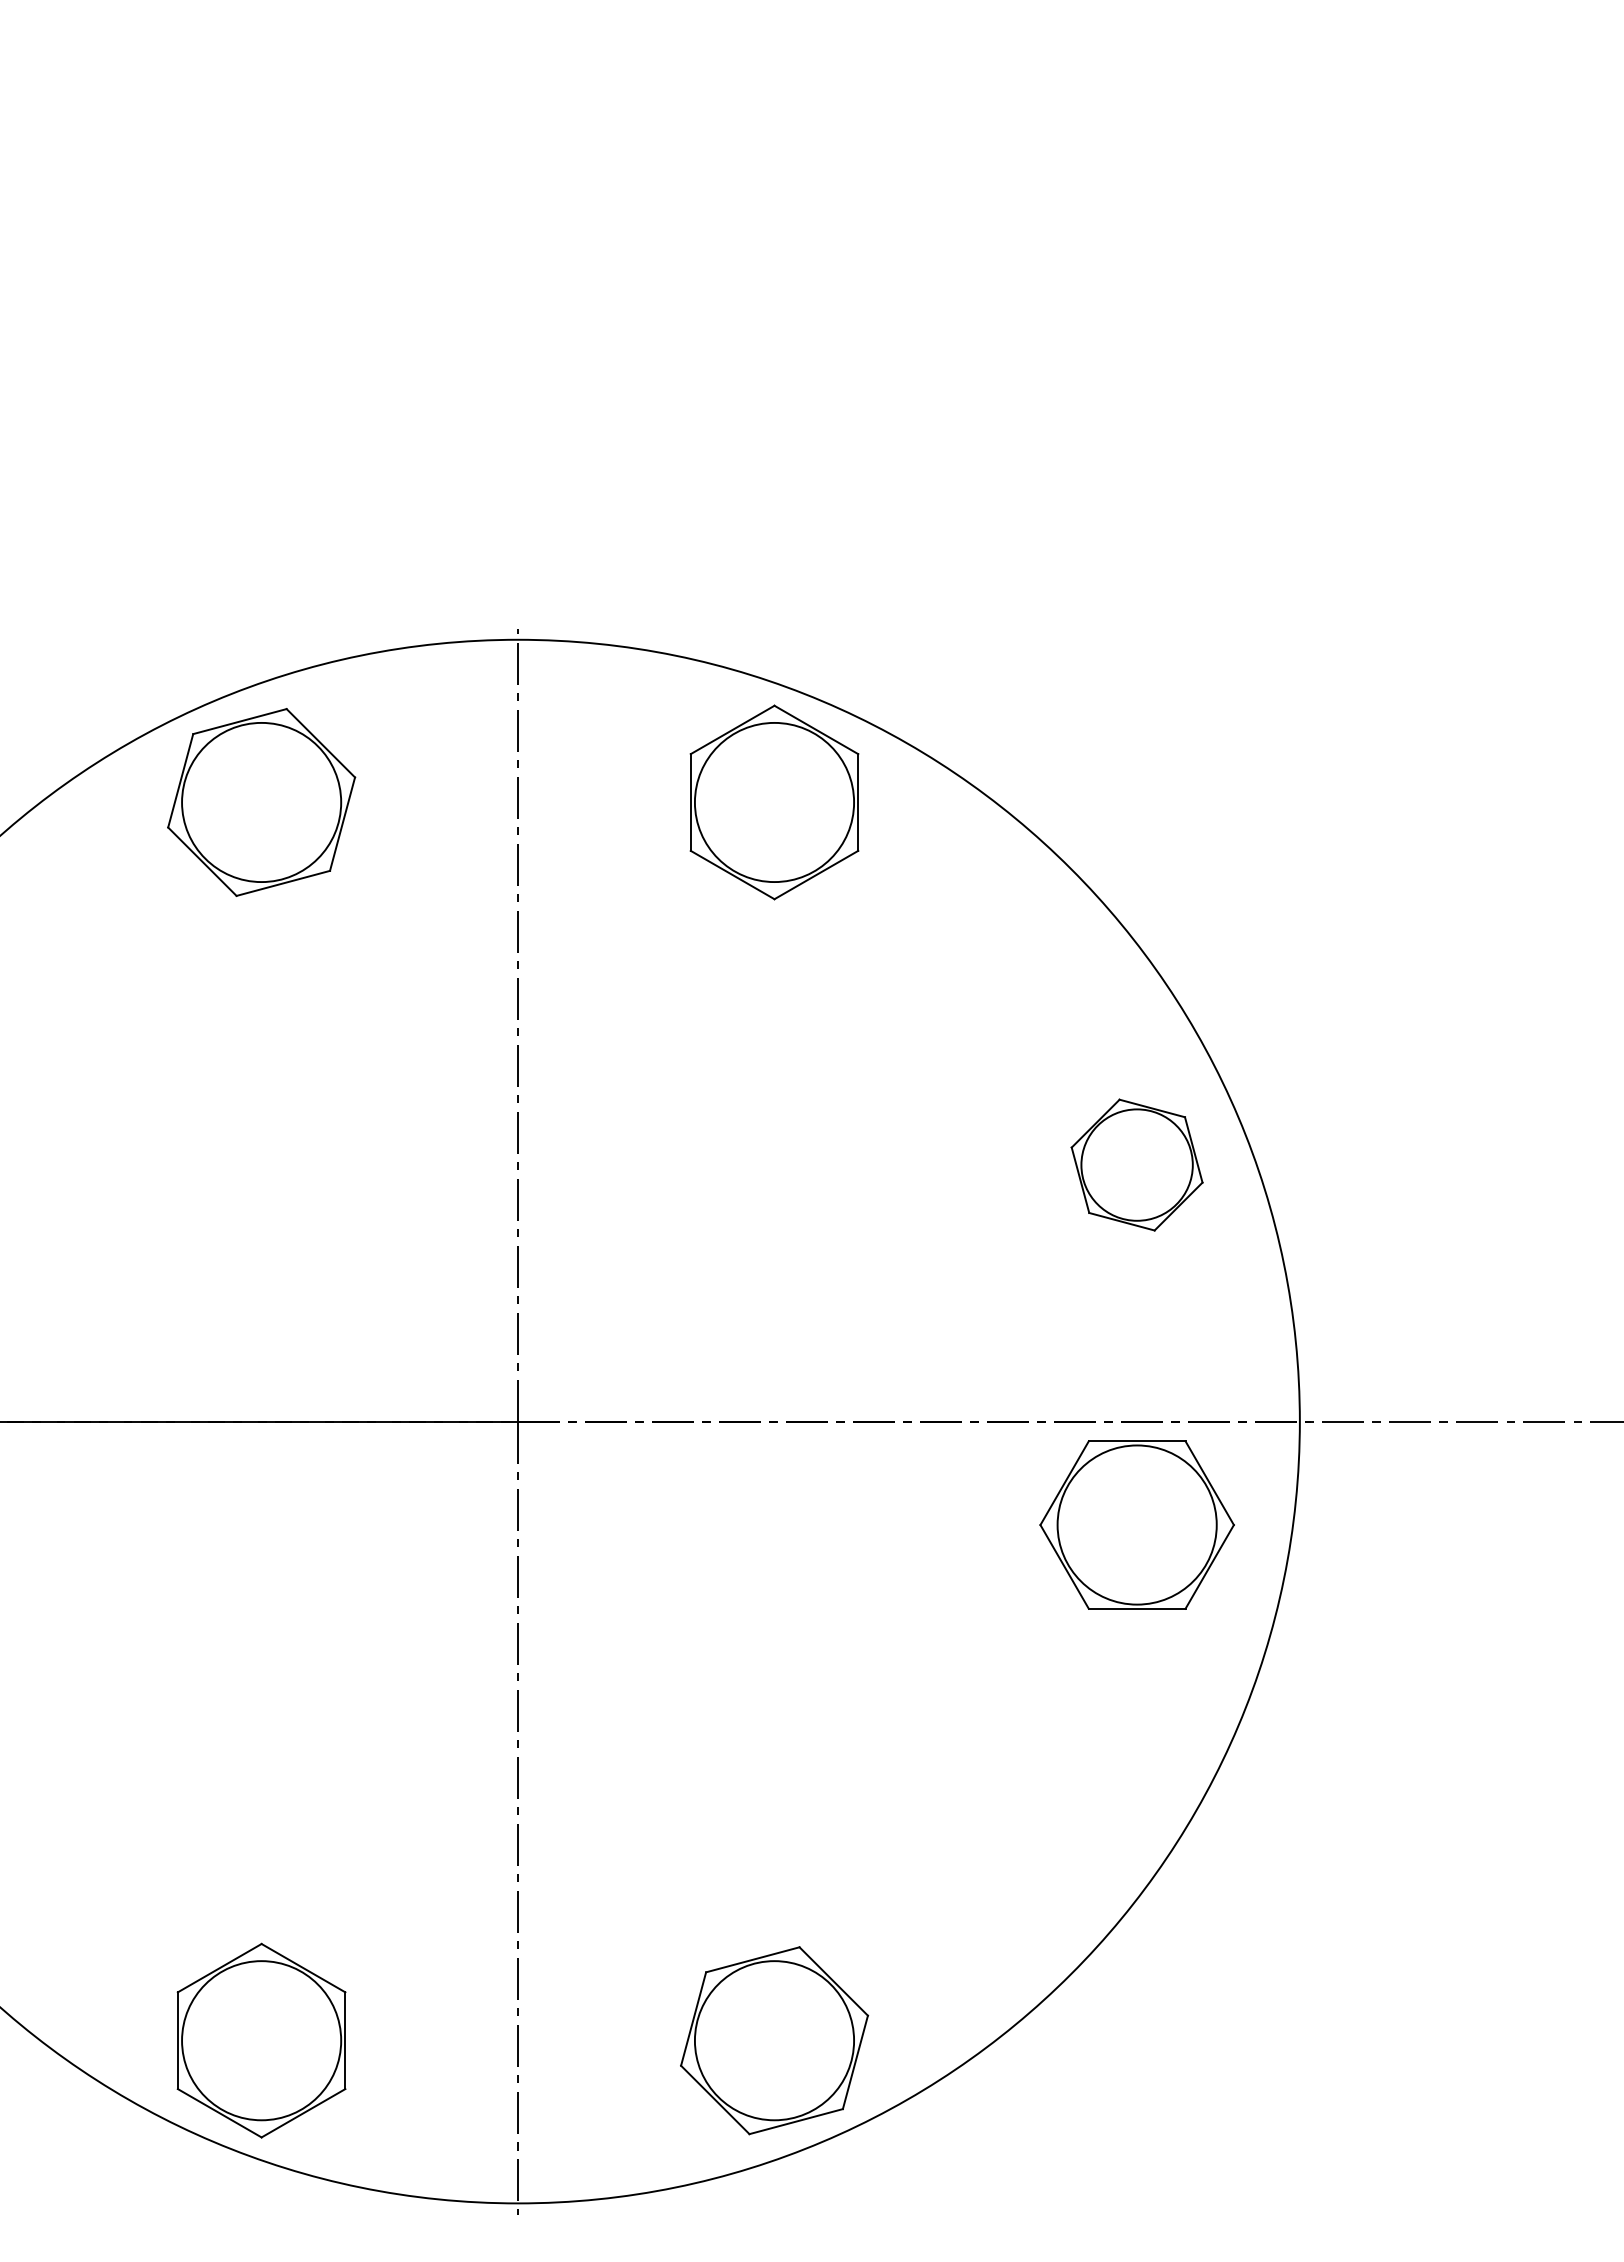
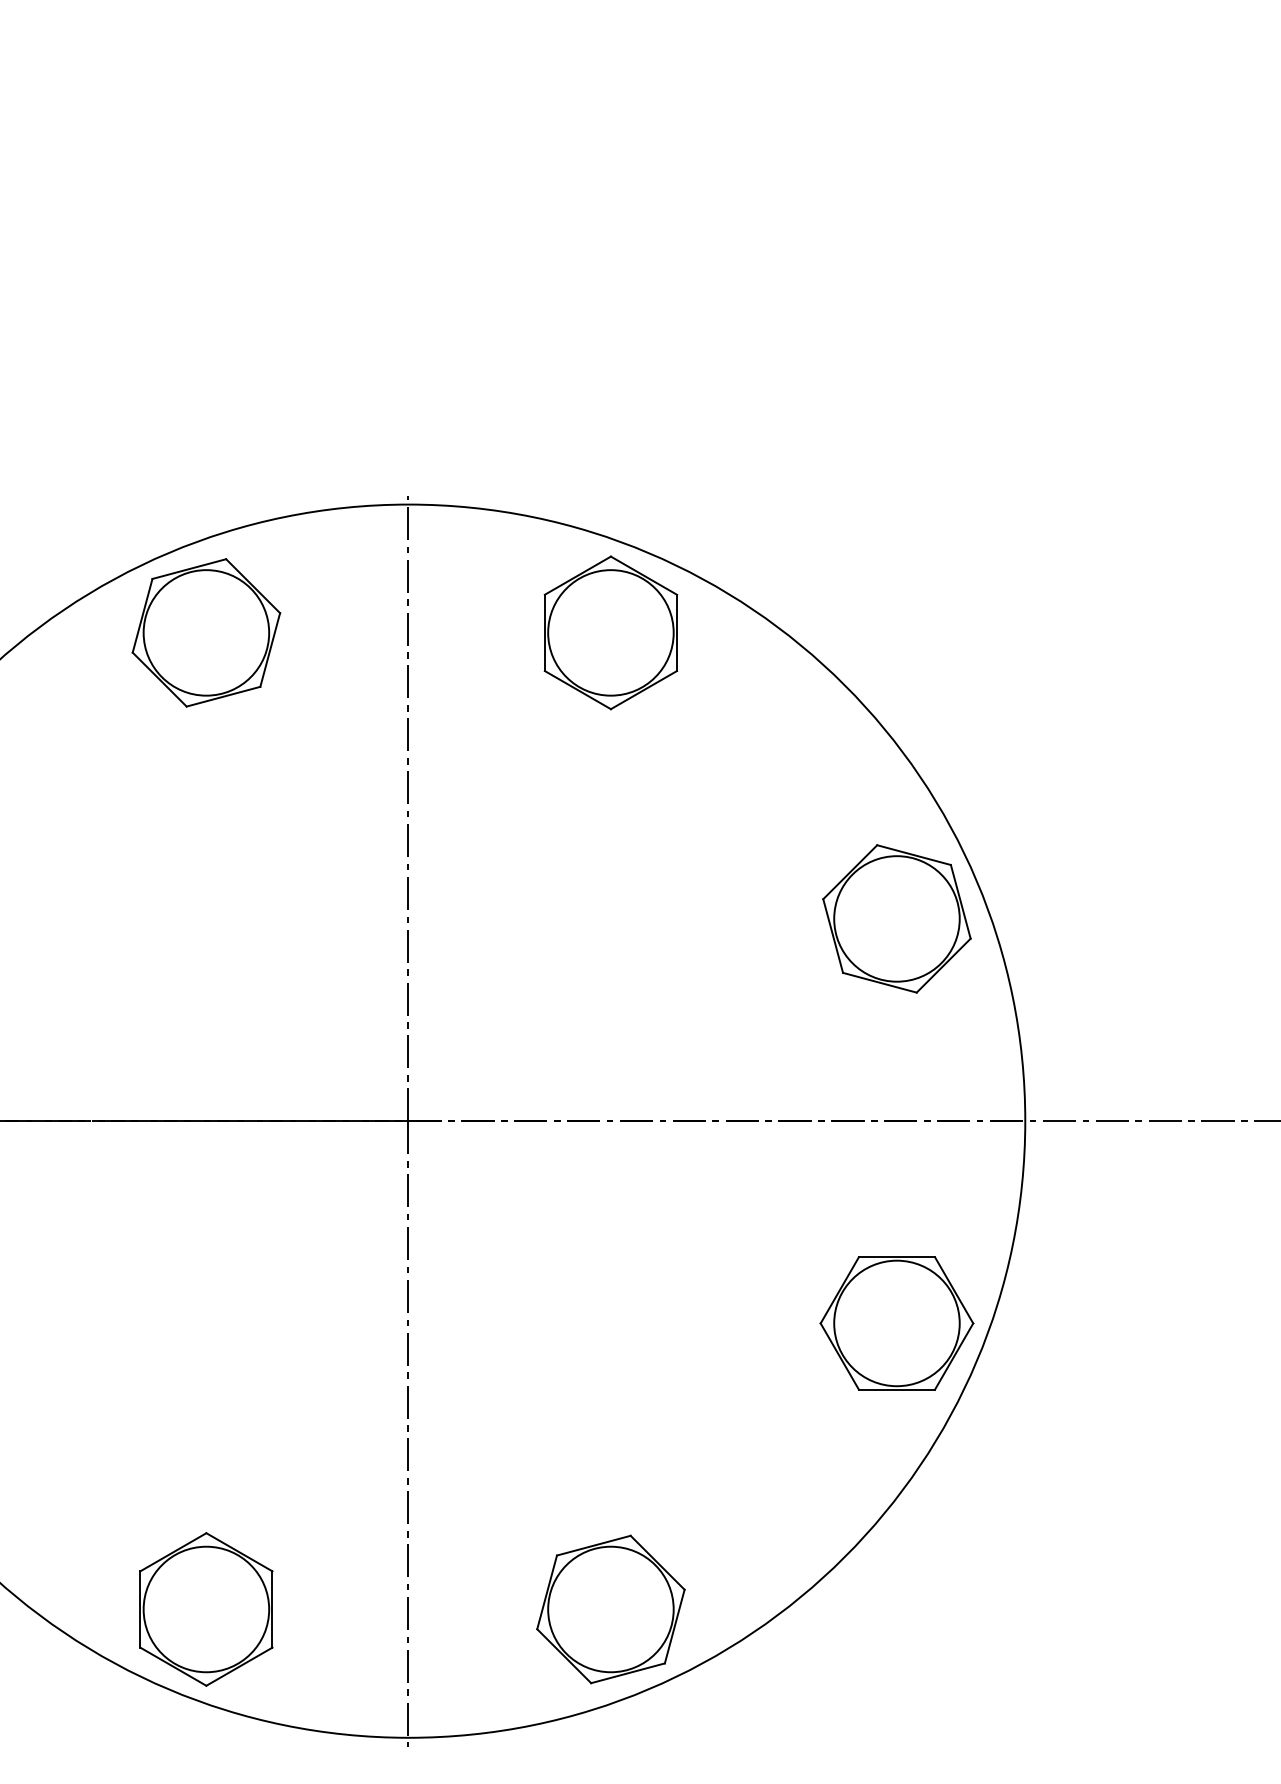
part: (1136, 1164) -> (896, 918), size x1.43
part: (1136, 1524) -> (896, 1323), moved

